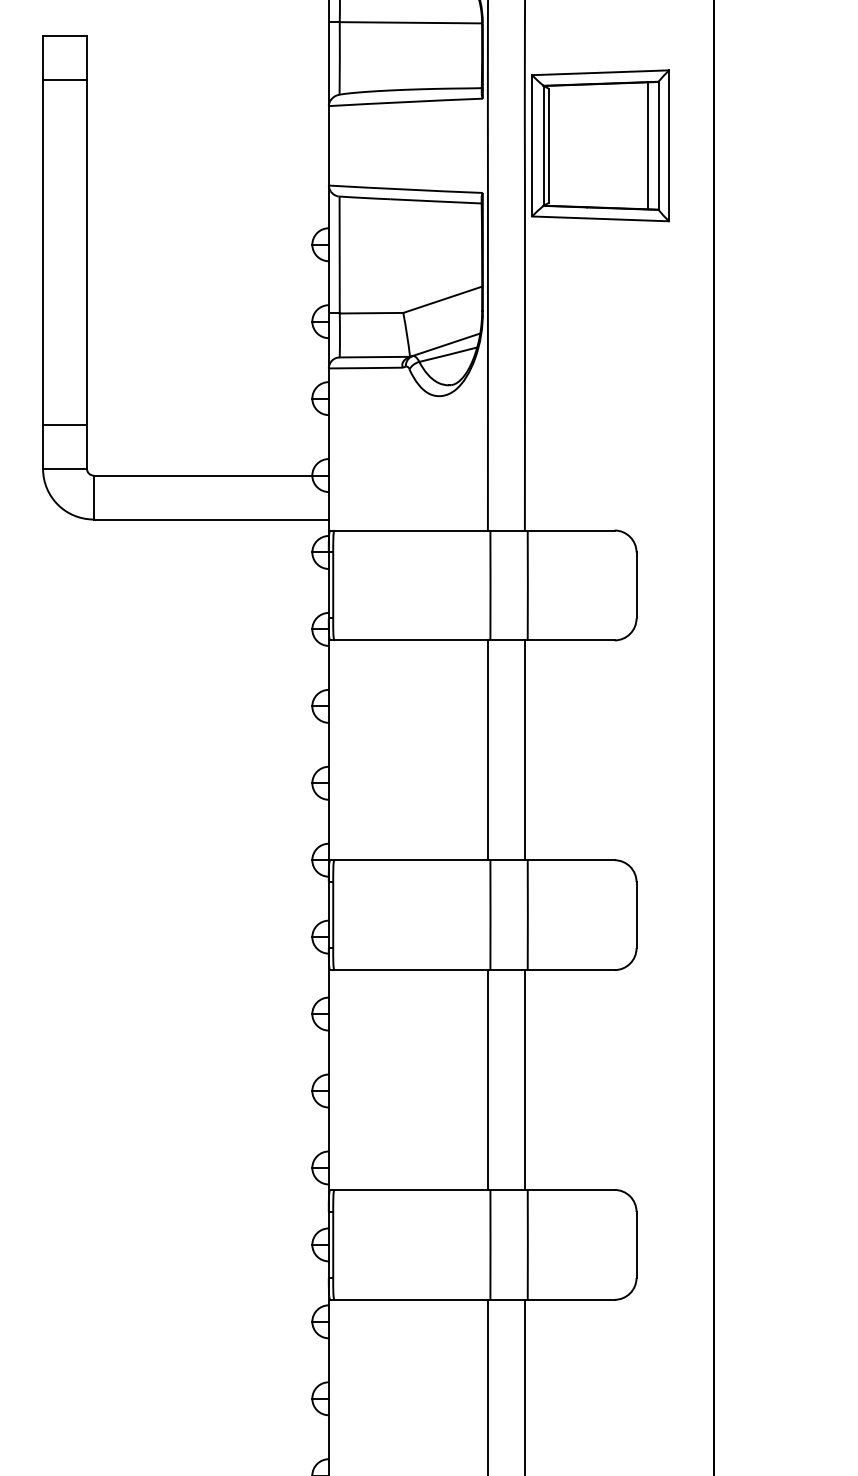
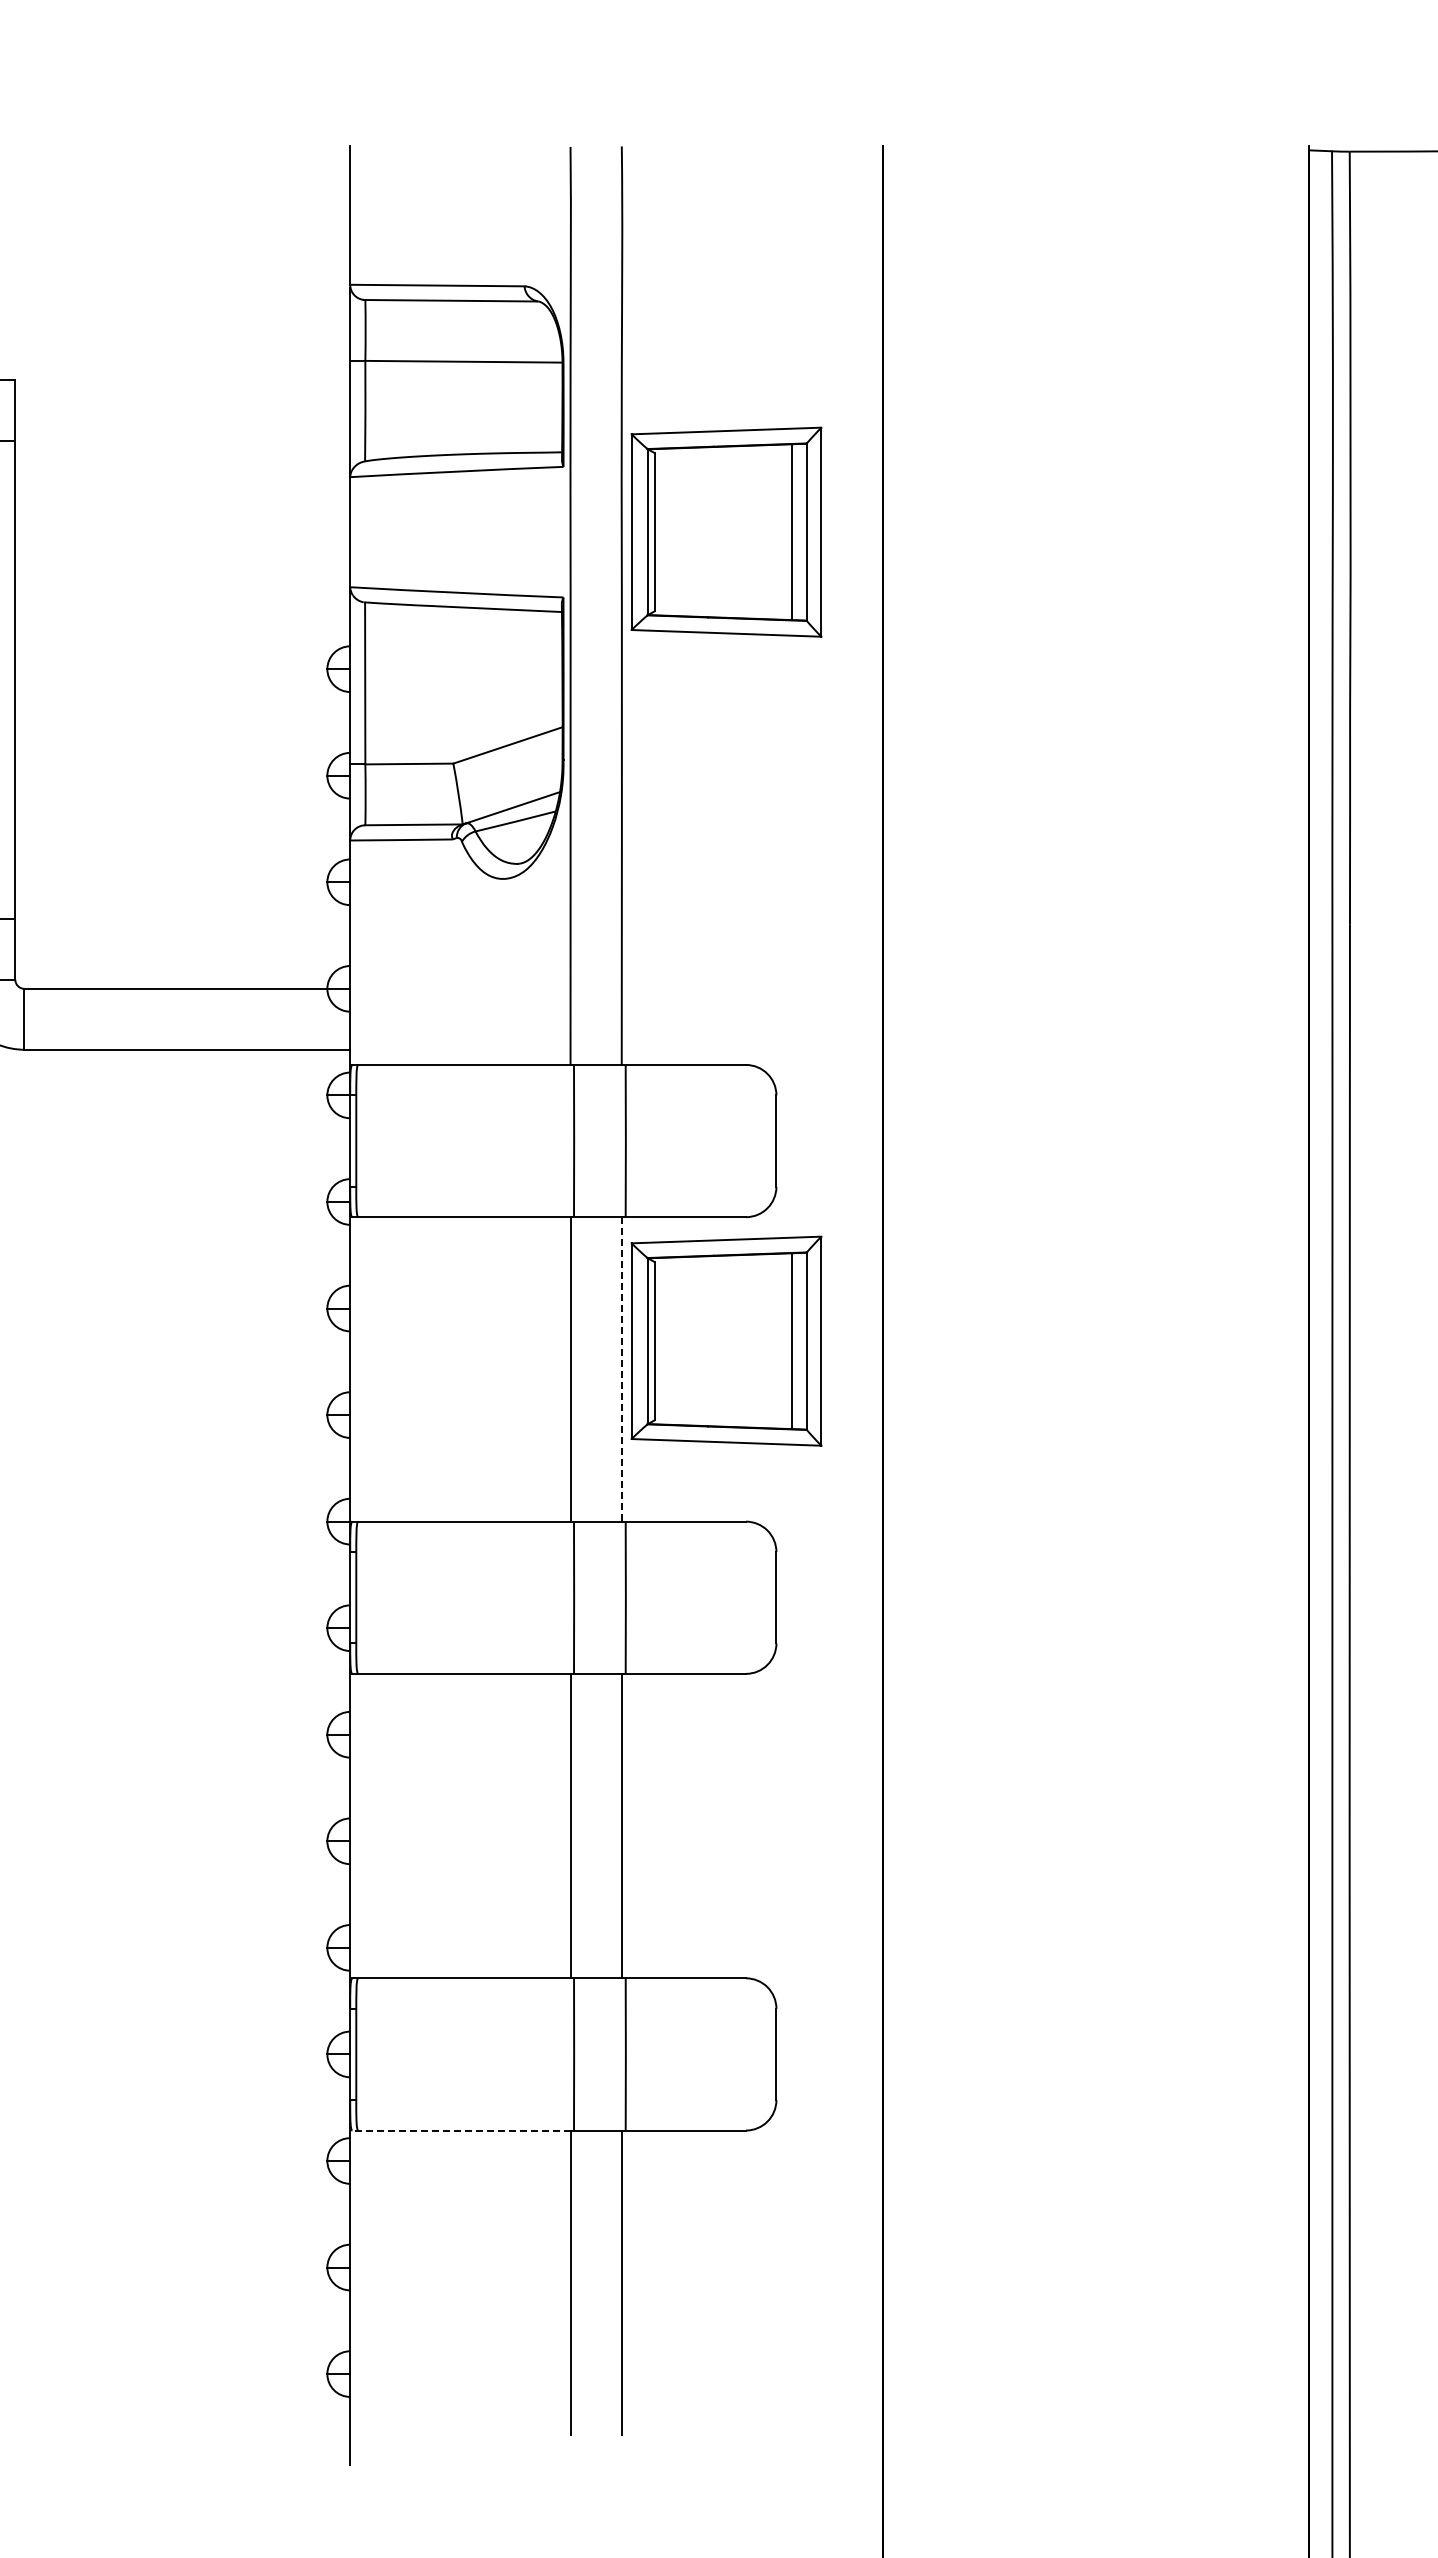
part: (600, 729) -> (726, 1340), added
line: (524, 750) -> (621, 1369), solid -> dashed
line: (408, 1299) -> (460, 2130), solid -> dashed

